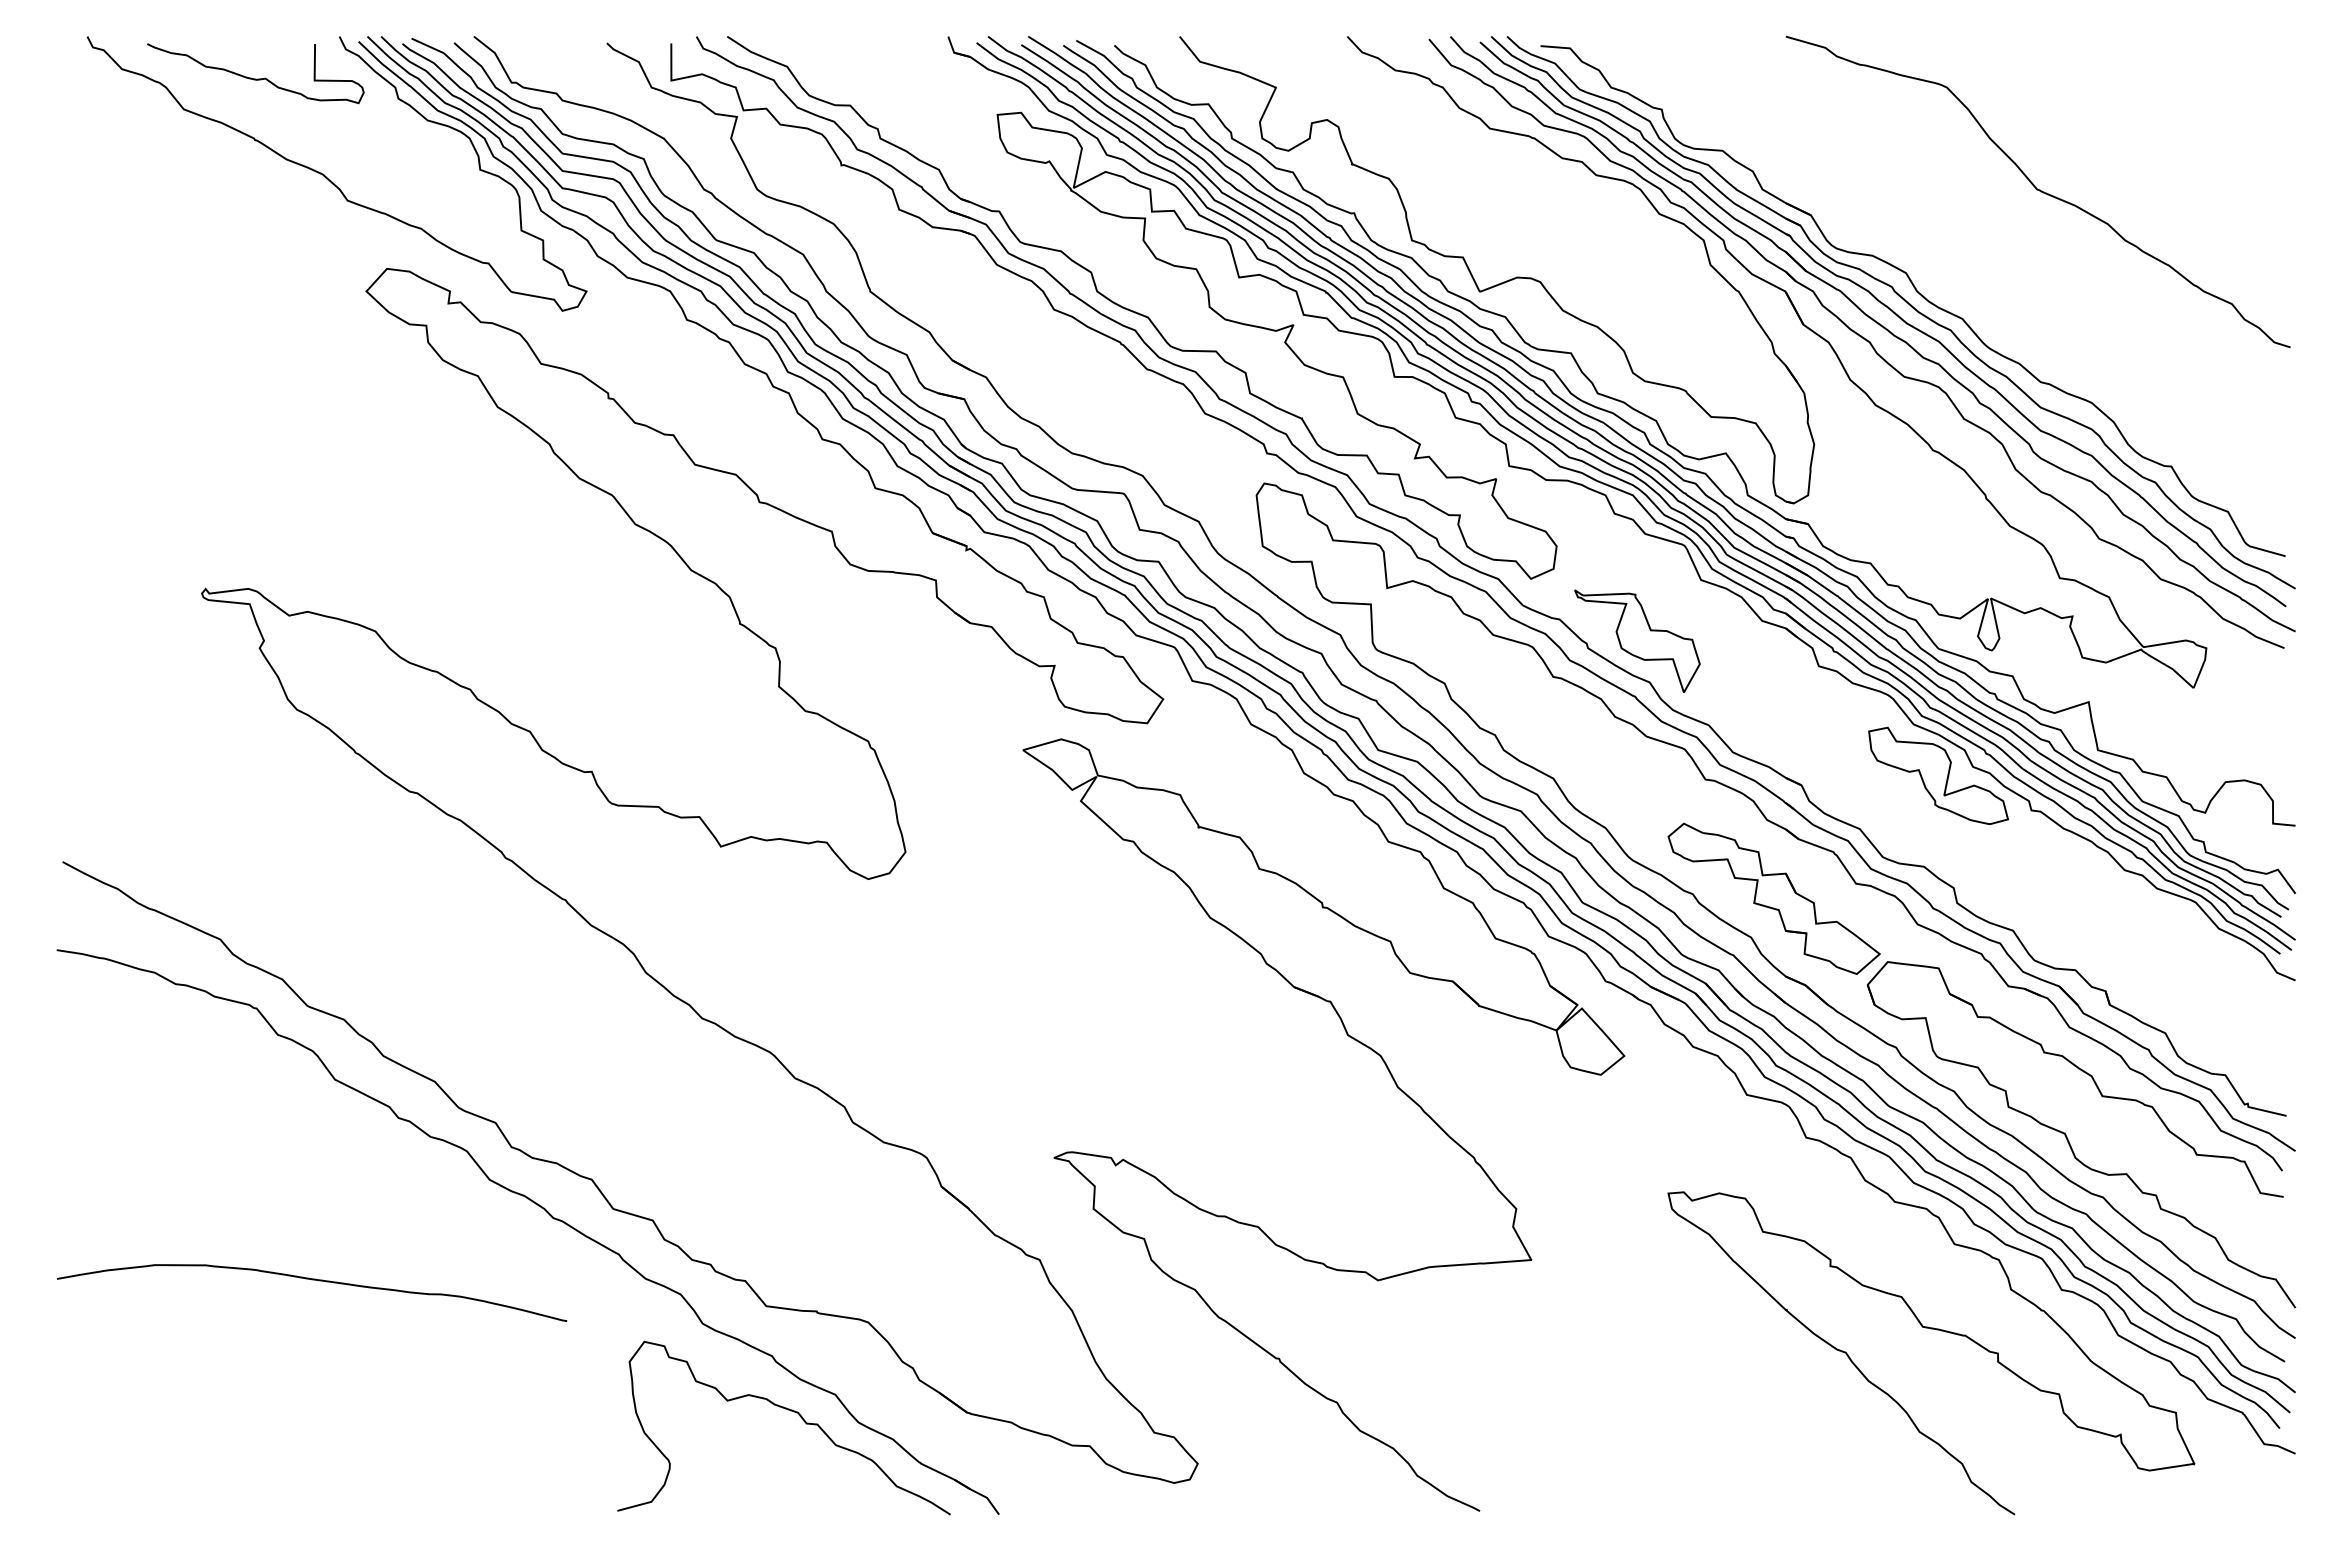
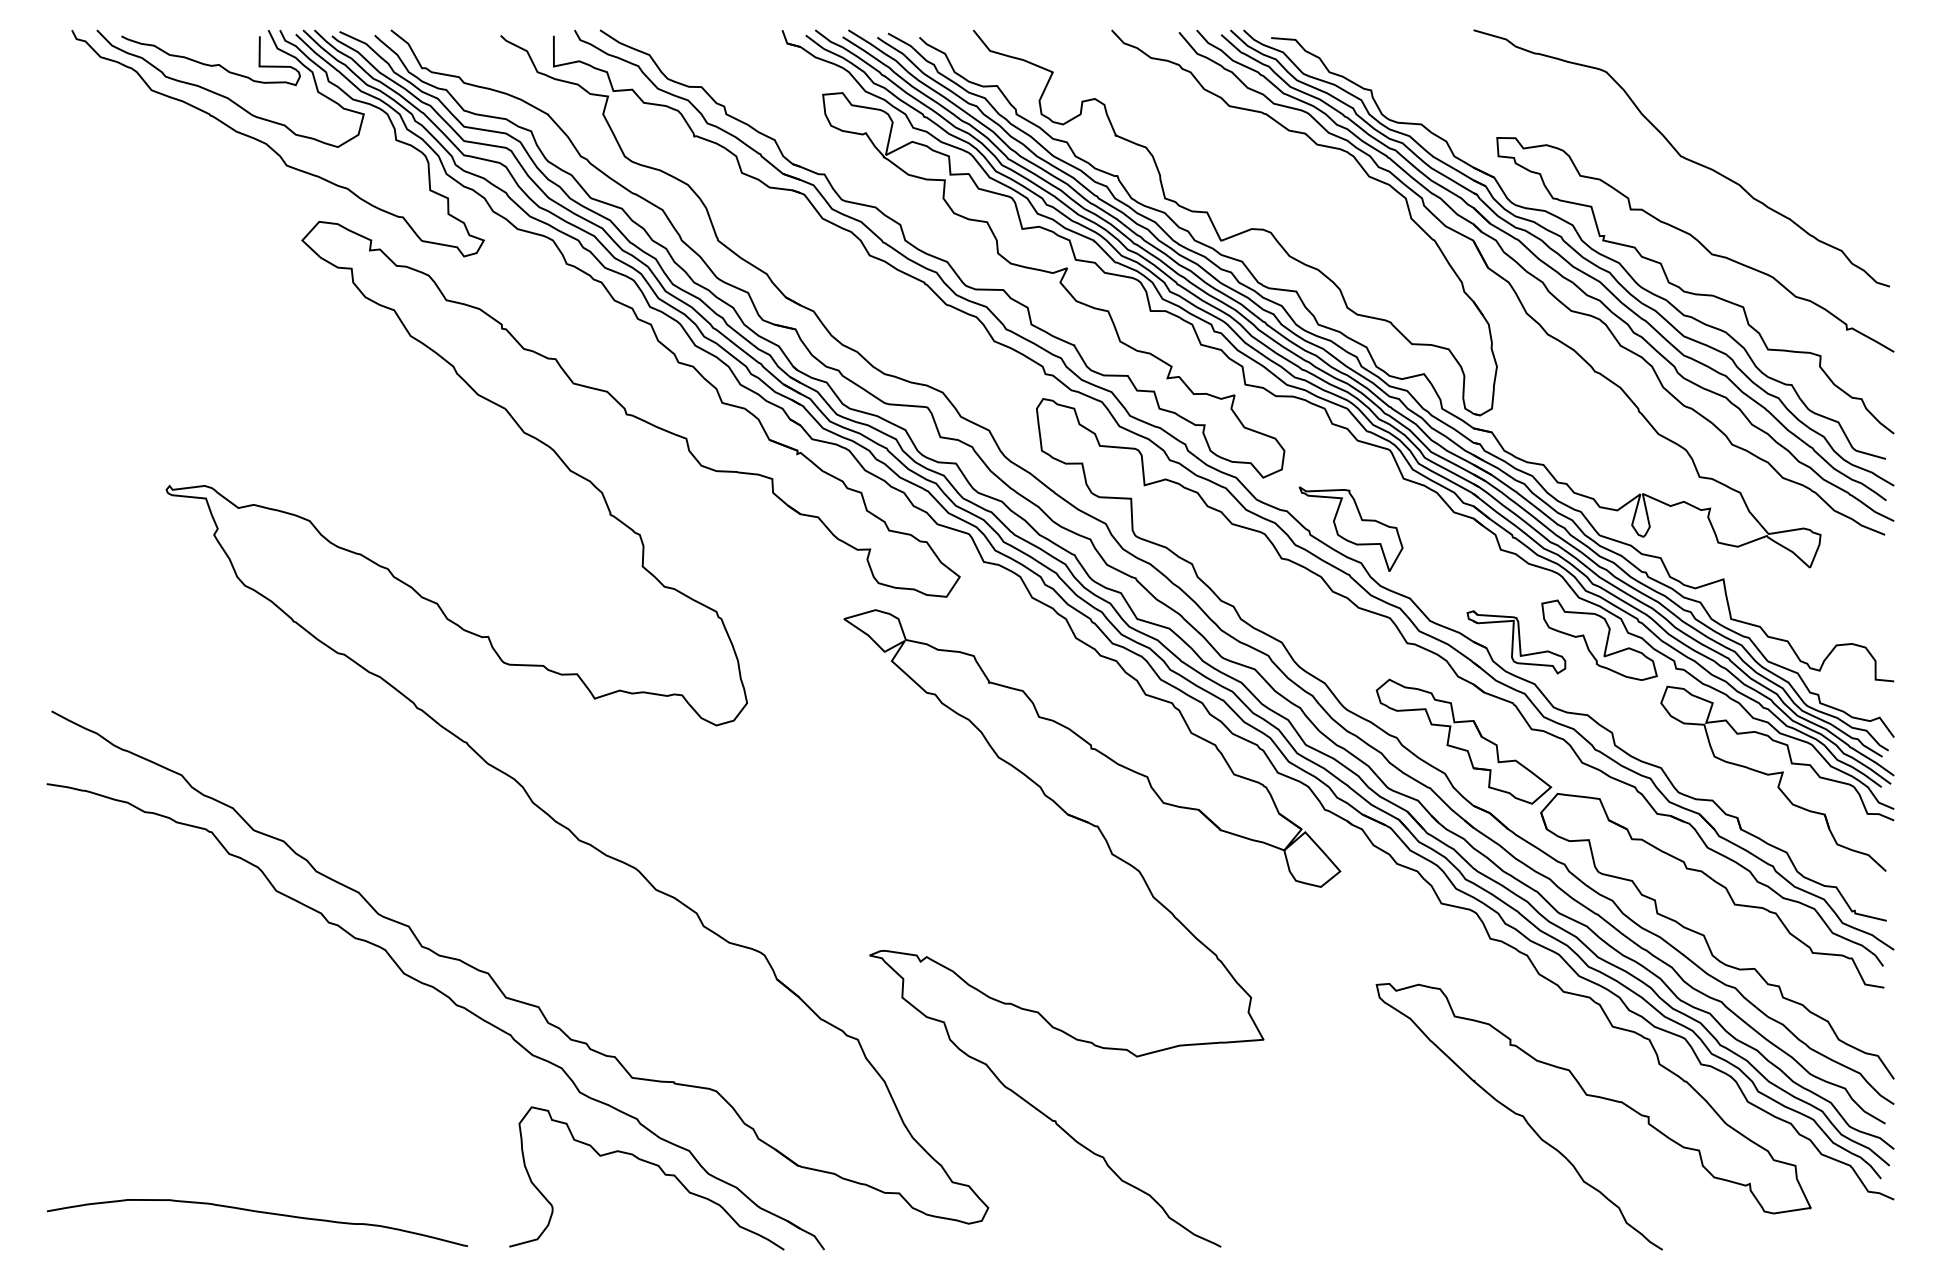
curve: (275, 117) -> (227, 96), added
curve: (2051, 354) -> (1692, 292), added
part: (1837, 778) -> (1516, 642), added
part: (2153, 943) -> (1776, 778), added
curve: (312, 1280) -> (257, 1212), moved

